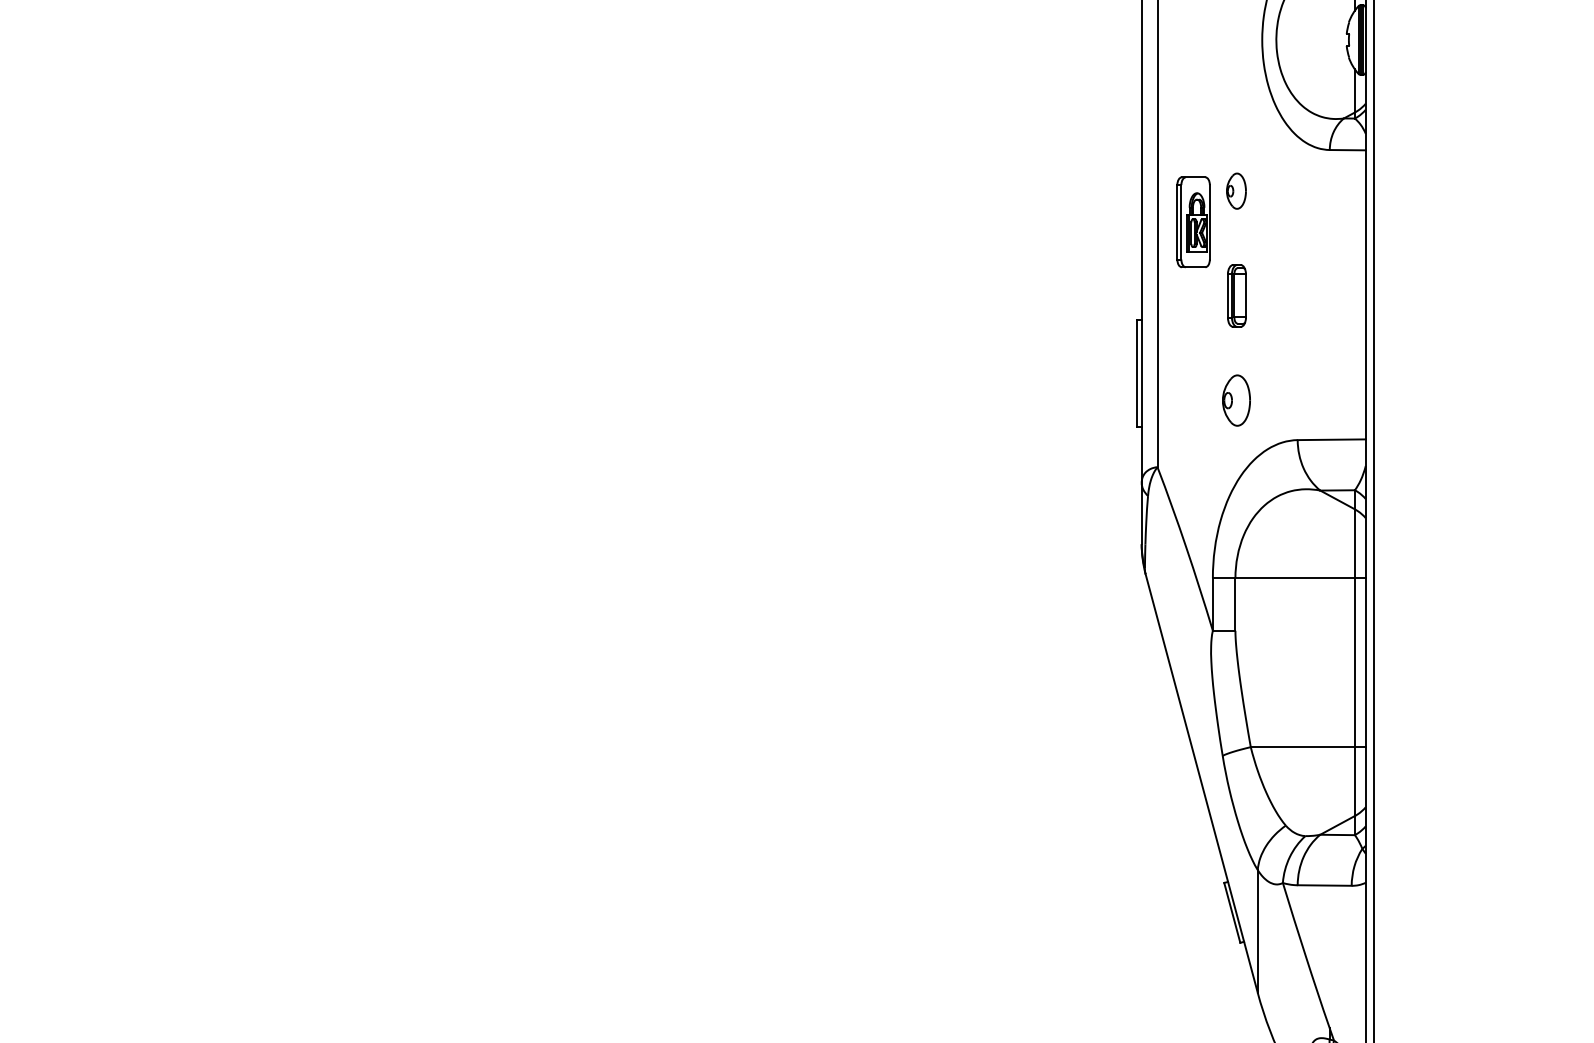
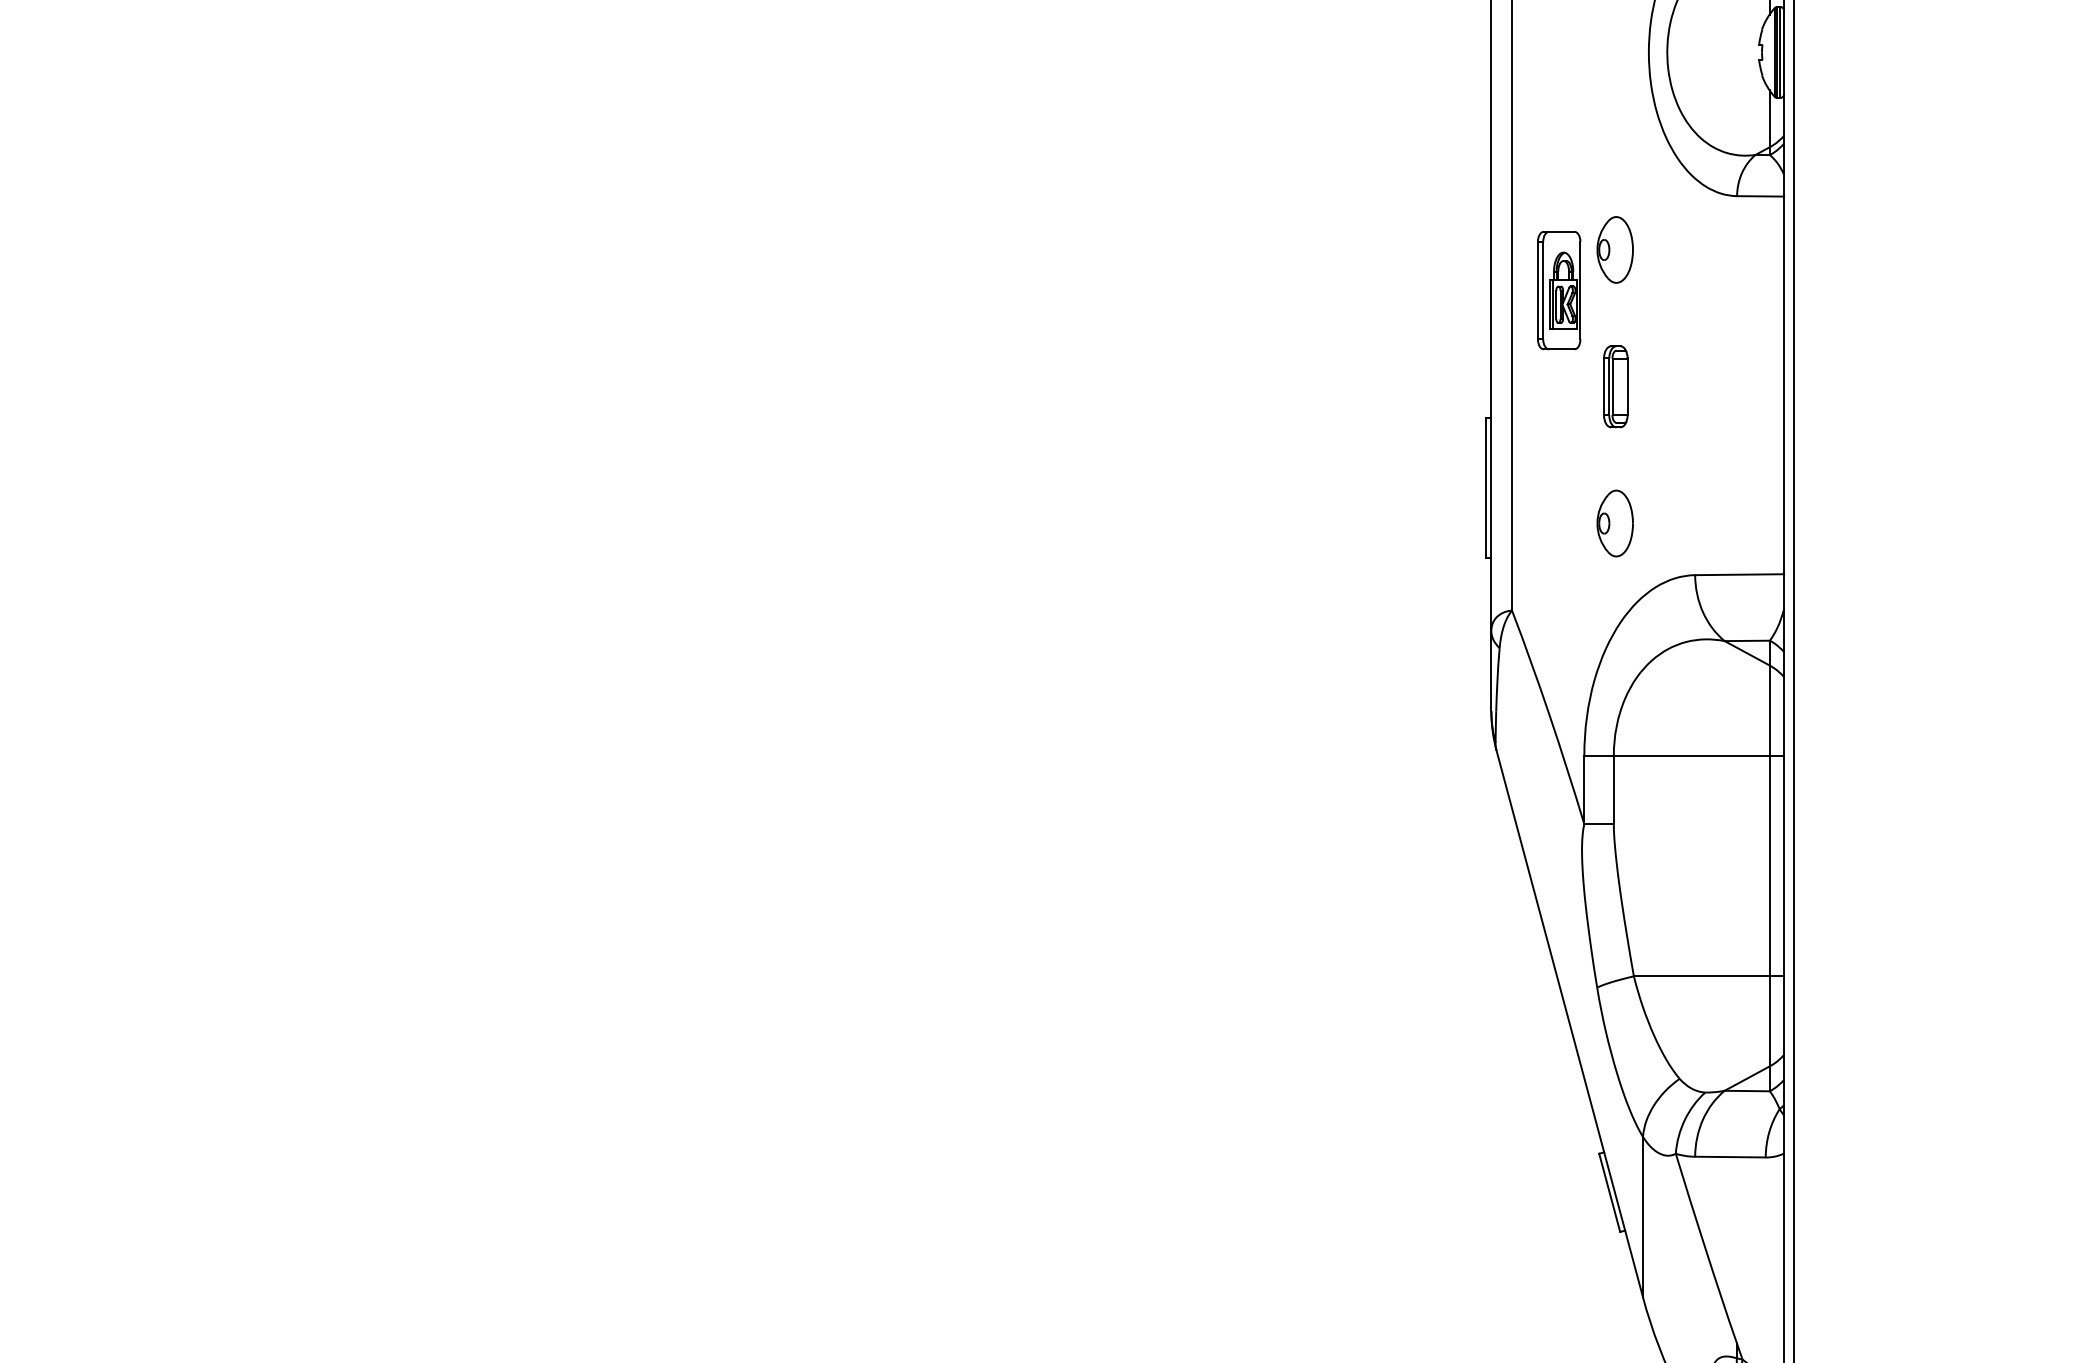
part: (1235, 190) -> (1614, 249), size x1.43

